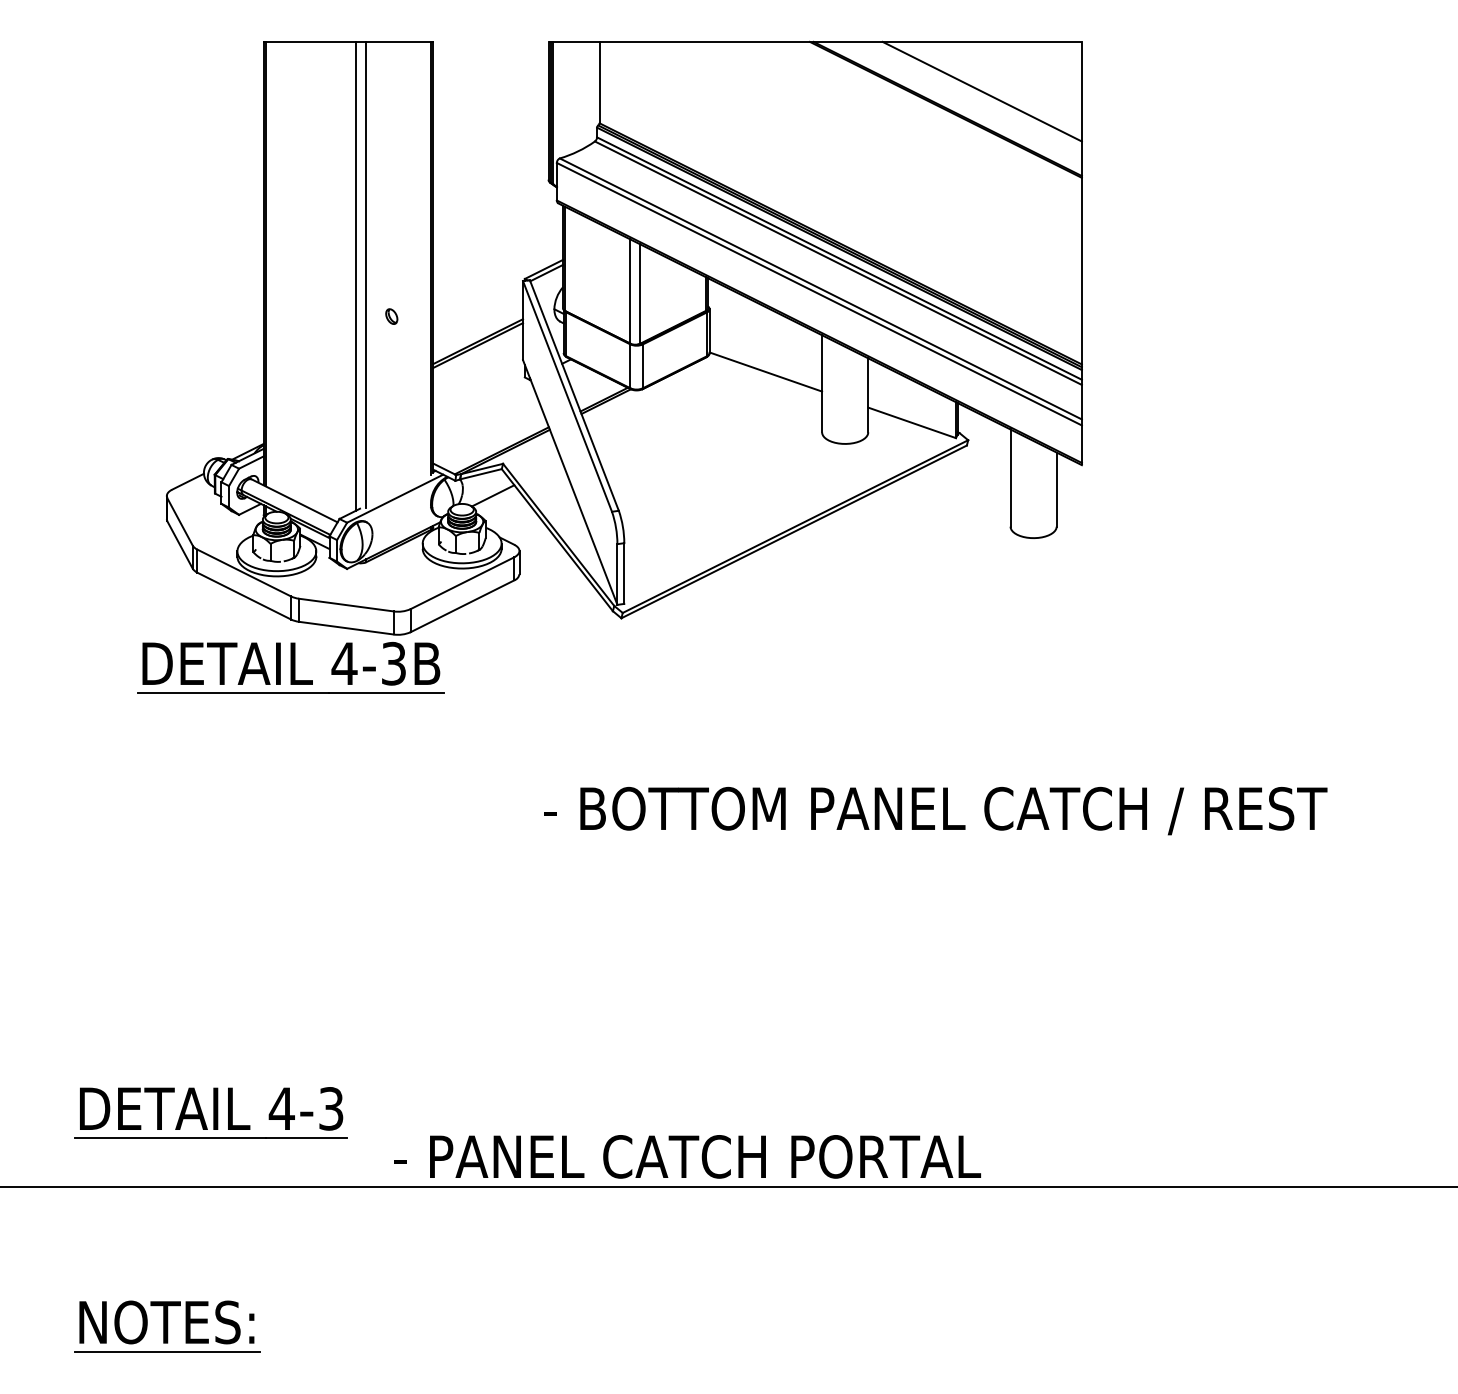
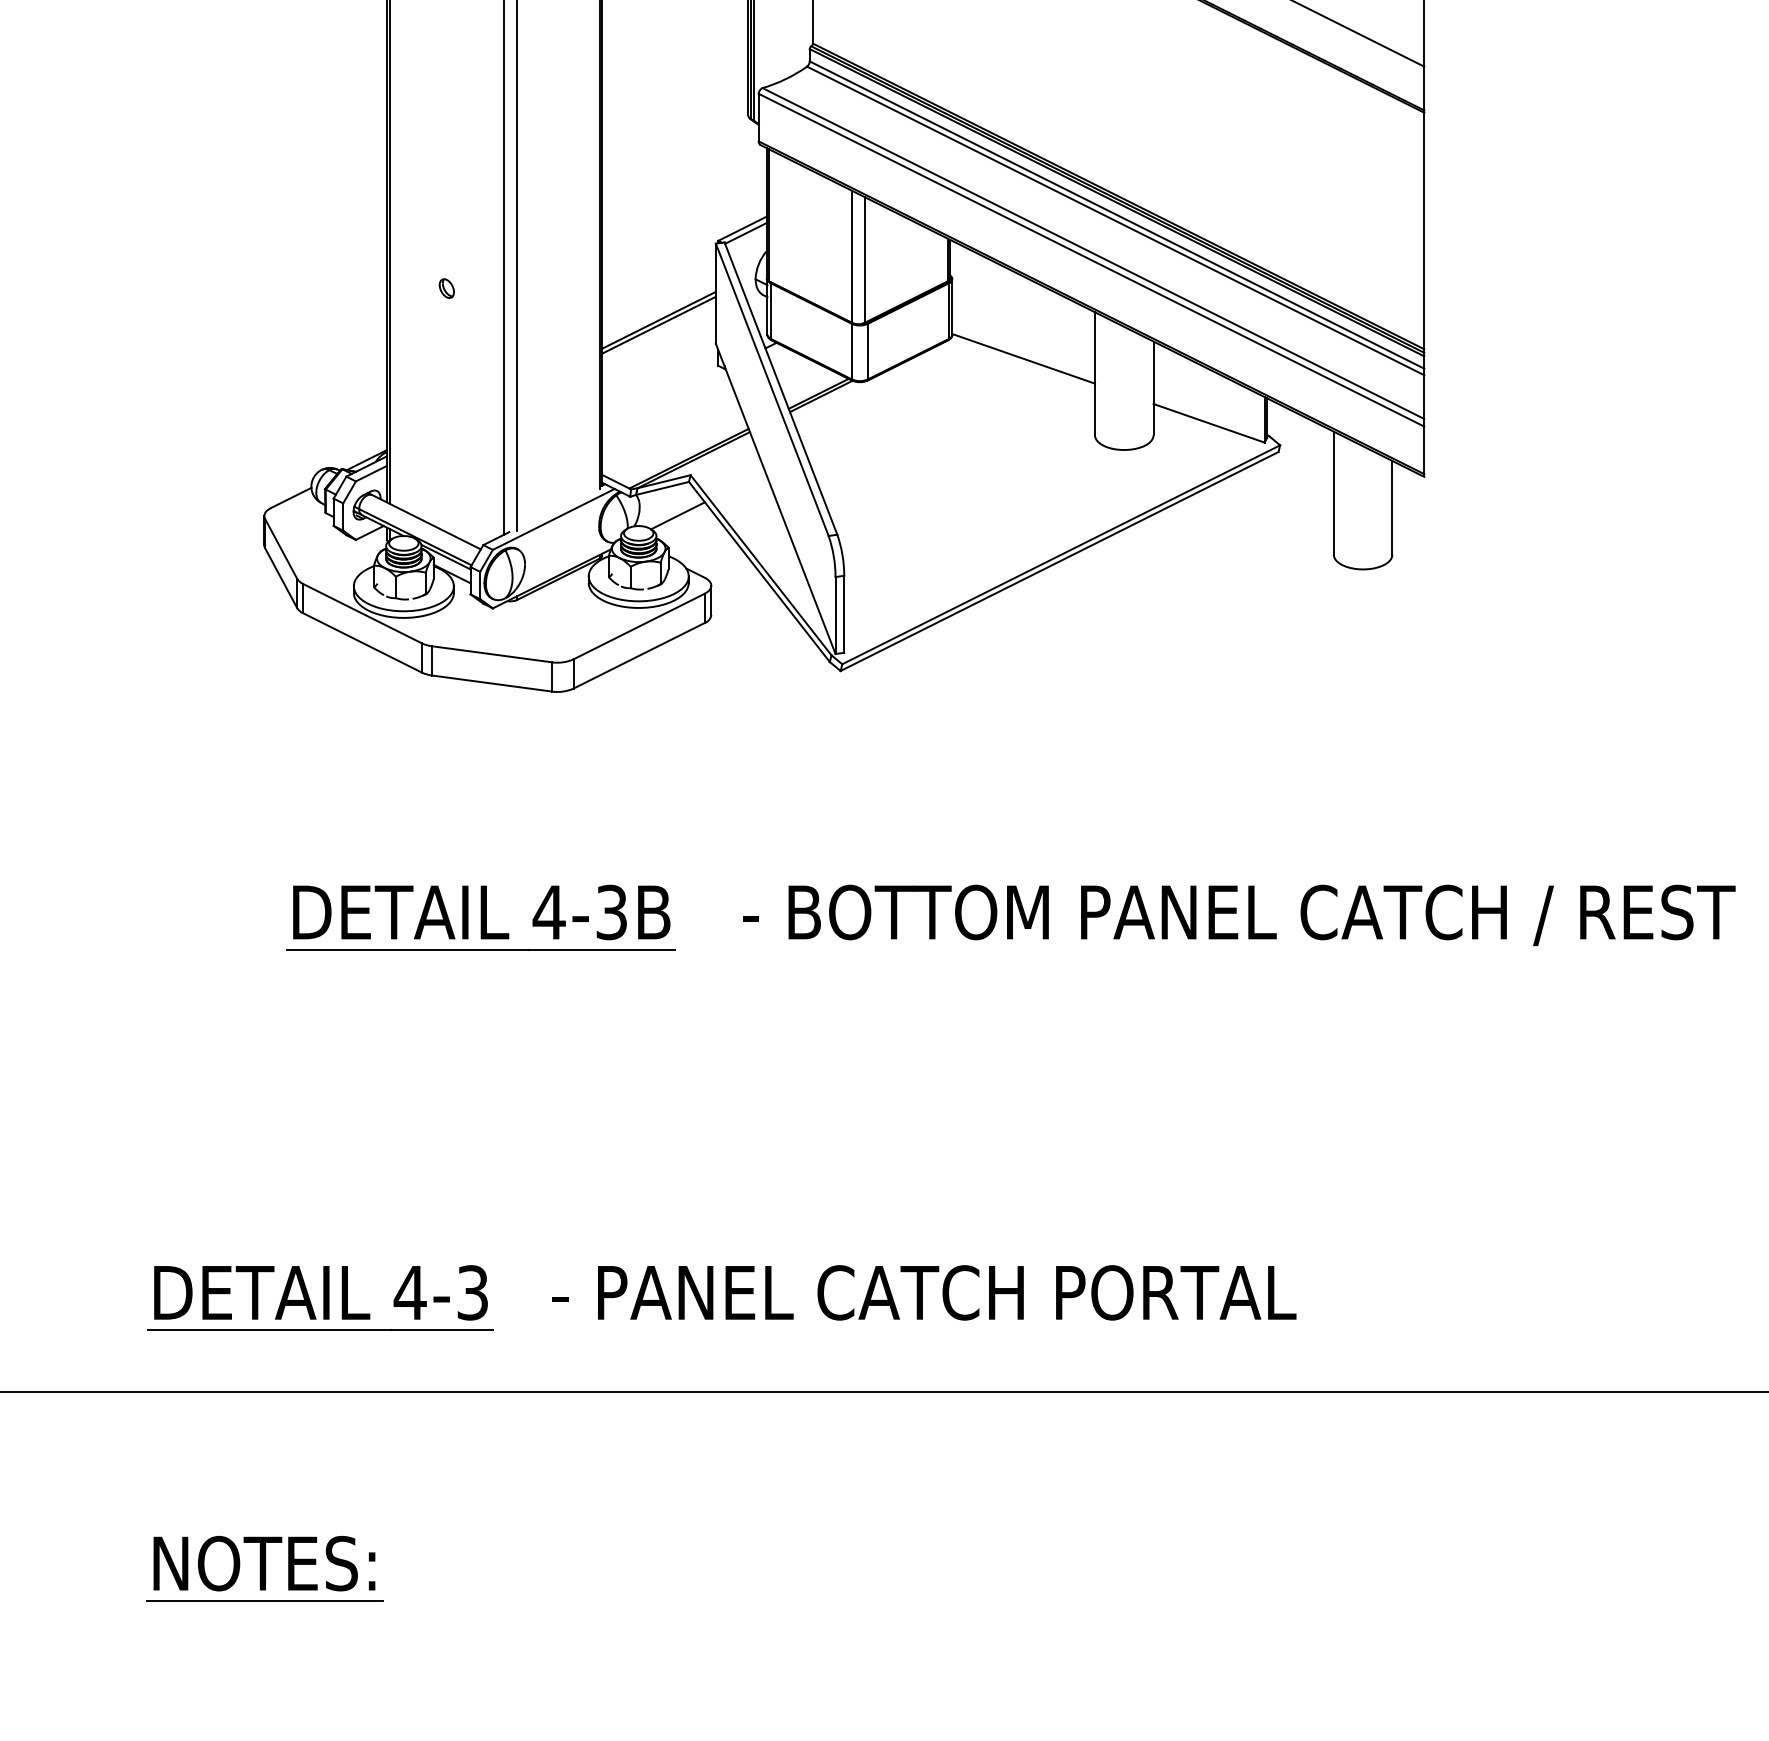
part: (391, 316) -> (446, 288), moved
part: (290, 667) -> (480, 917), moved
text: (687, 1156) -> (924, 1292), moved

